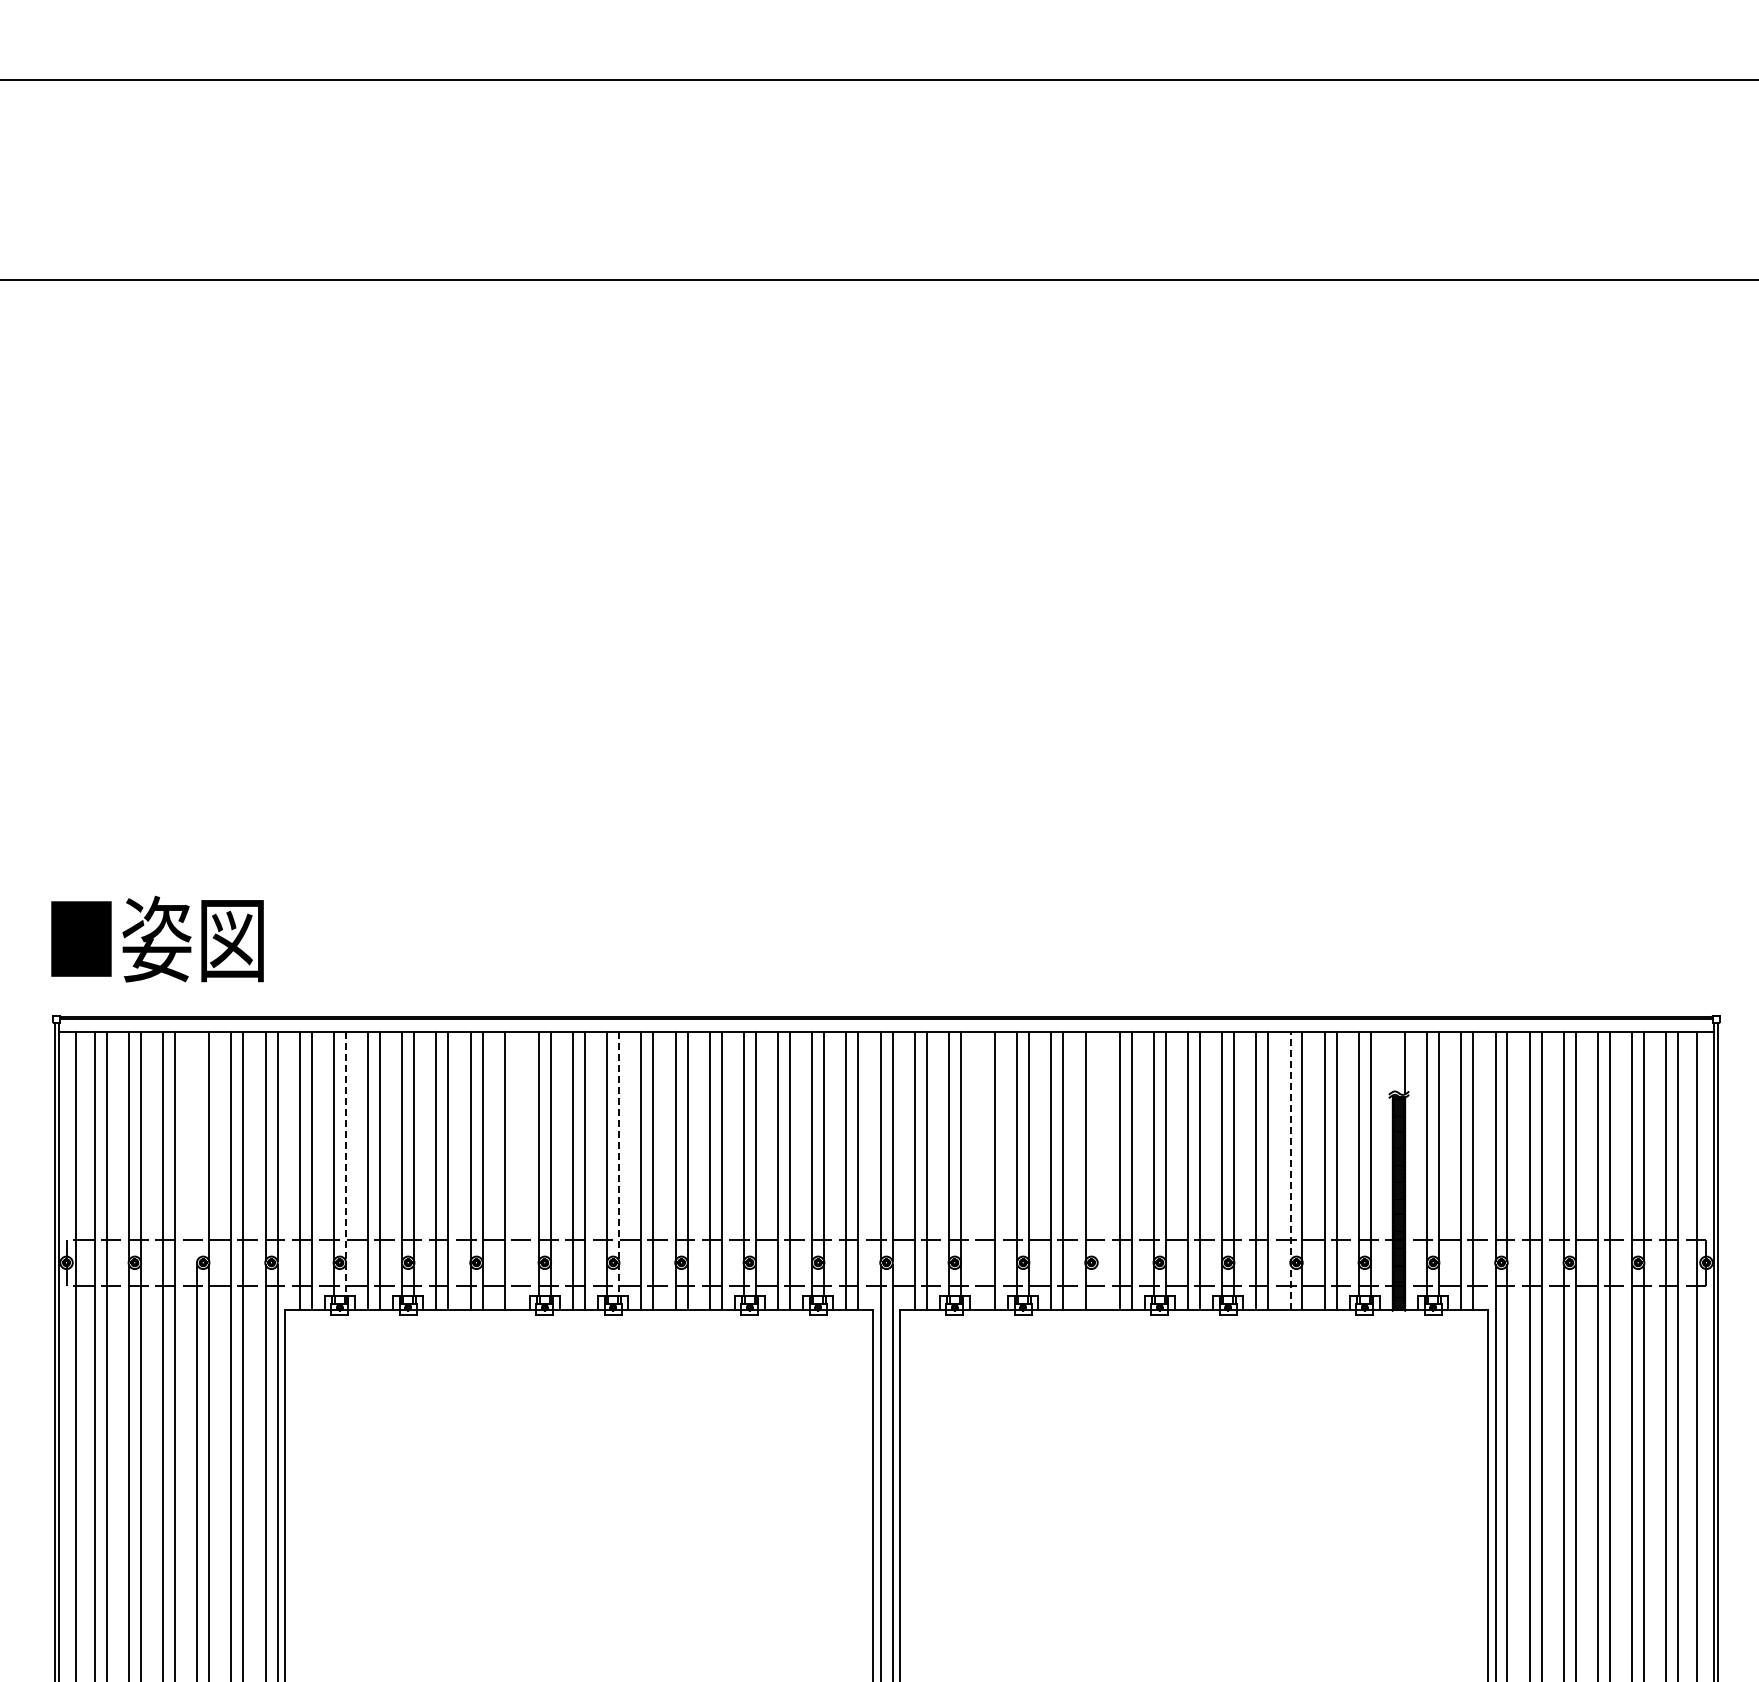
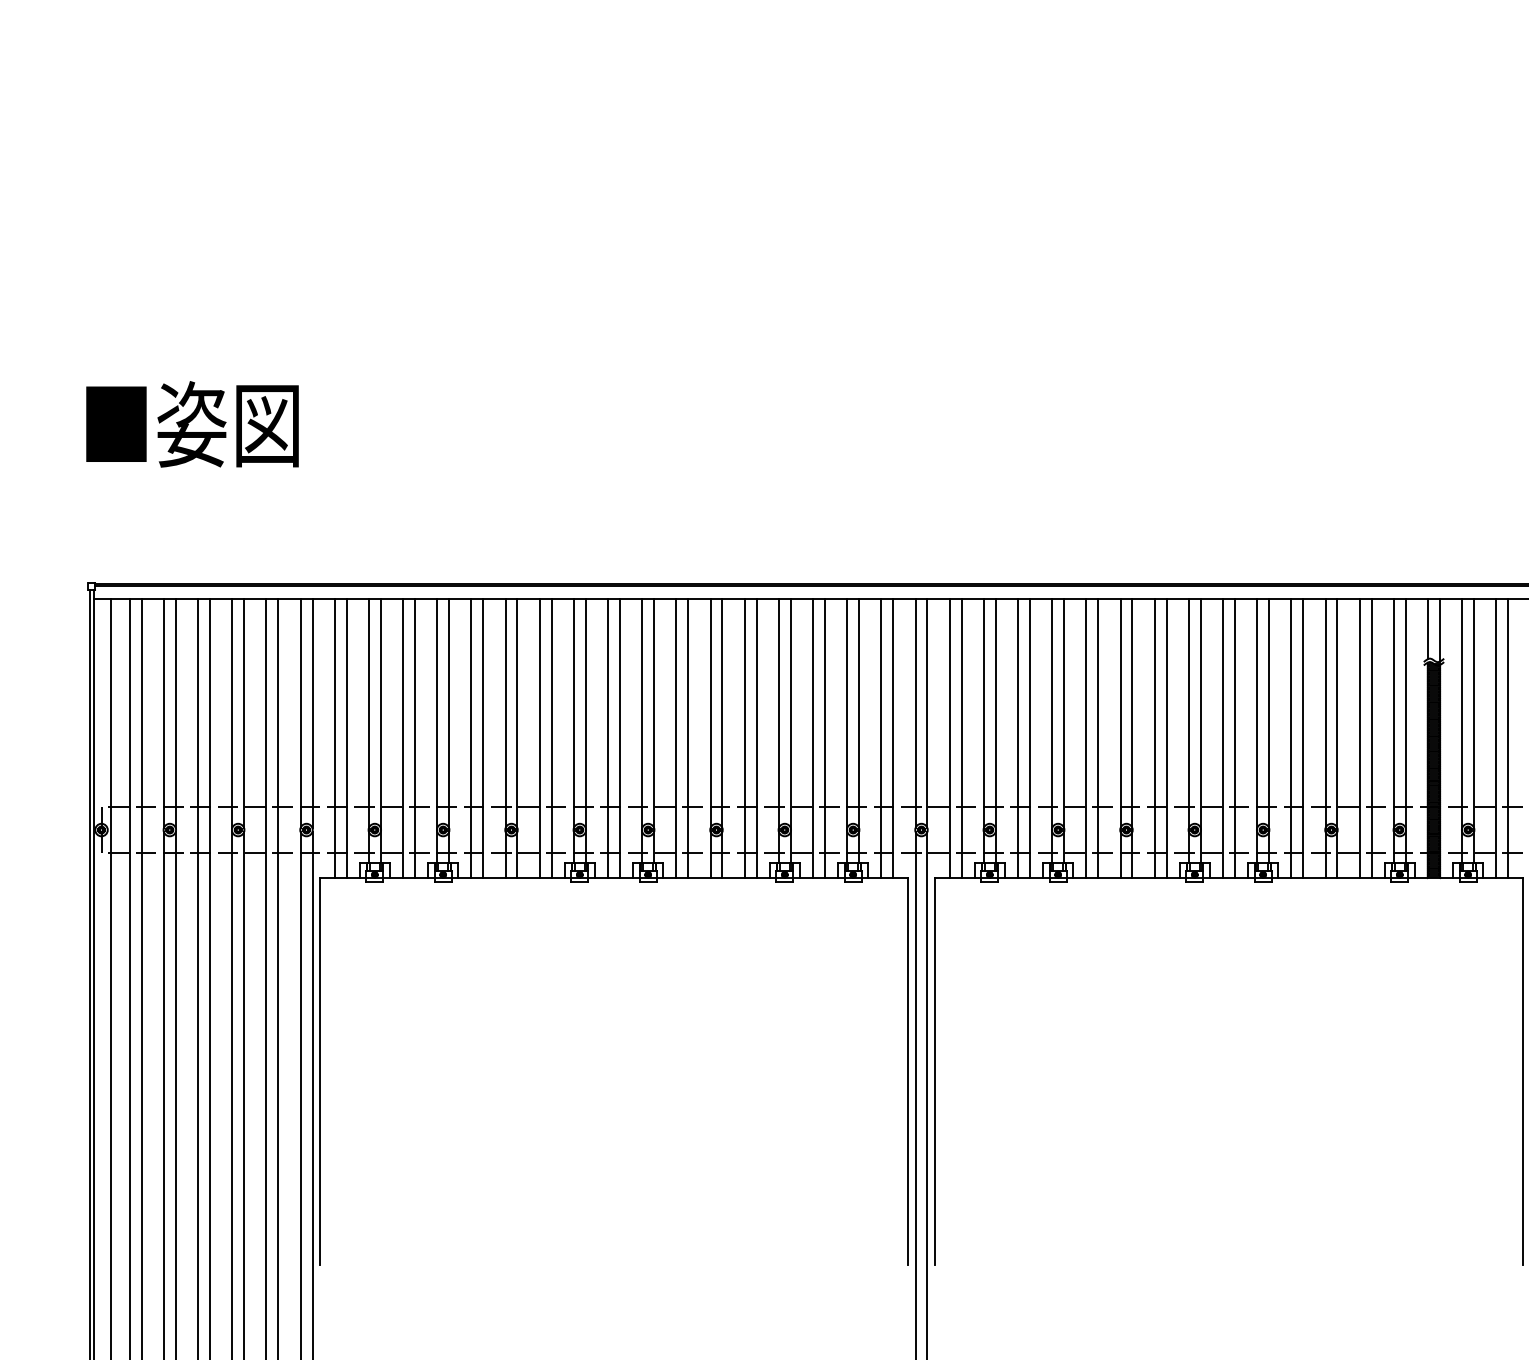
text: (157, 938) -> (192, 423), moved
line: (1393, 1061) -> (1428, 628), added
line: (197, 1146) -> (232, 713), added
line: (345, 1163) -> (380, 730), dashed -> solid
line: (619, 1163) -> (654, 730), dashed -> solid
line: (516, 1170) -> (551, 737), added
line: (983, 1170) -> (1018, 737), added
line: (1097, 1170) -> (1132, 737), added
line: (1290, 1170) -> (1325, 737), dashed -> solid

